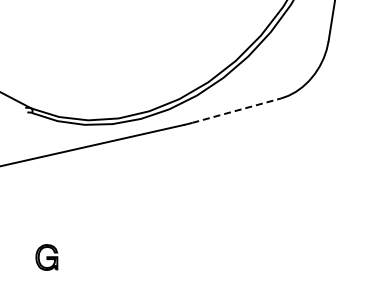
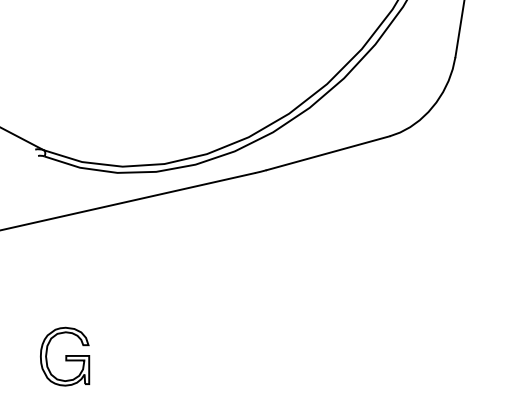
line: (237, 110) -> (329, 153), dashed -> solid
part: (46, 257) -> (64, 356), size x1.67

